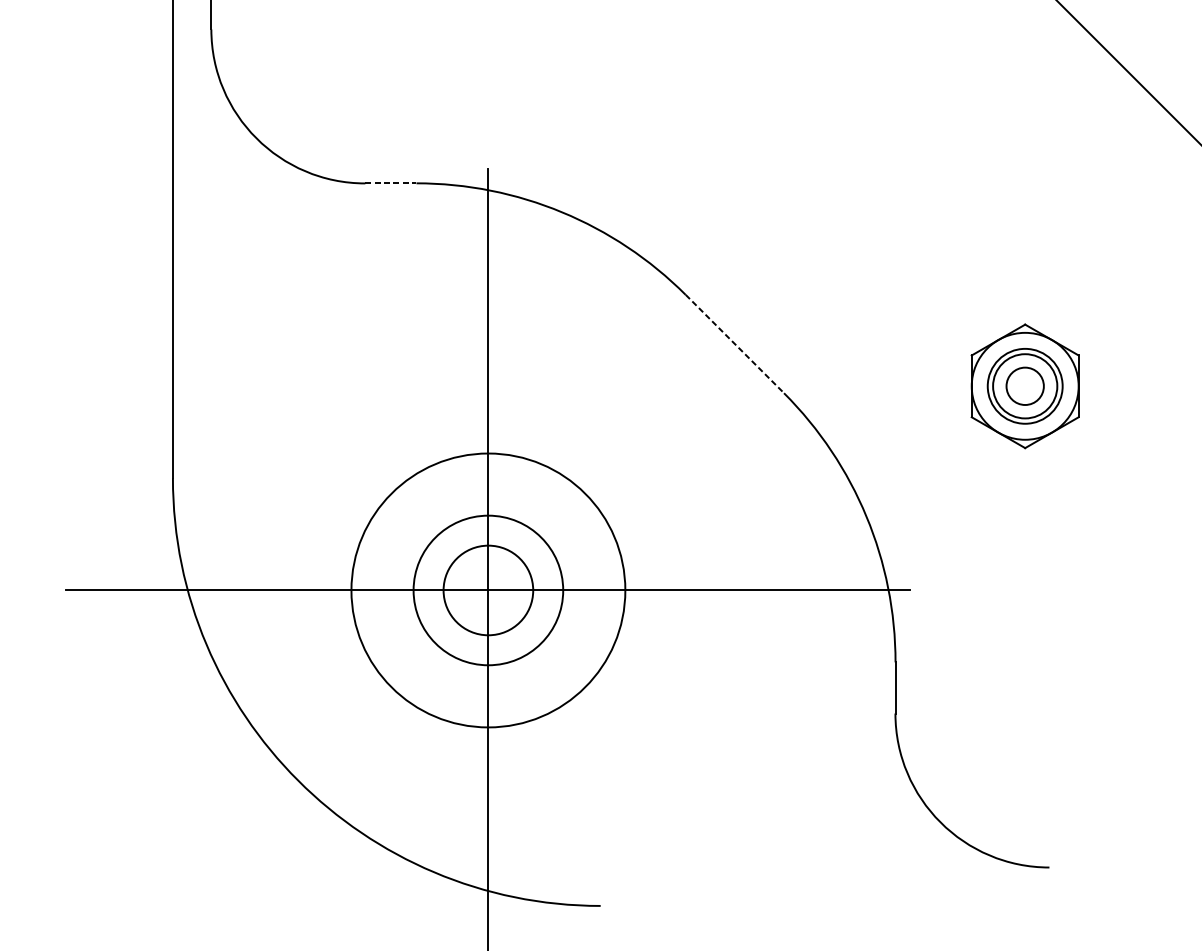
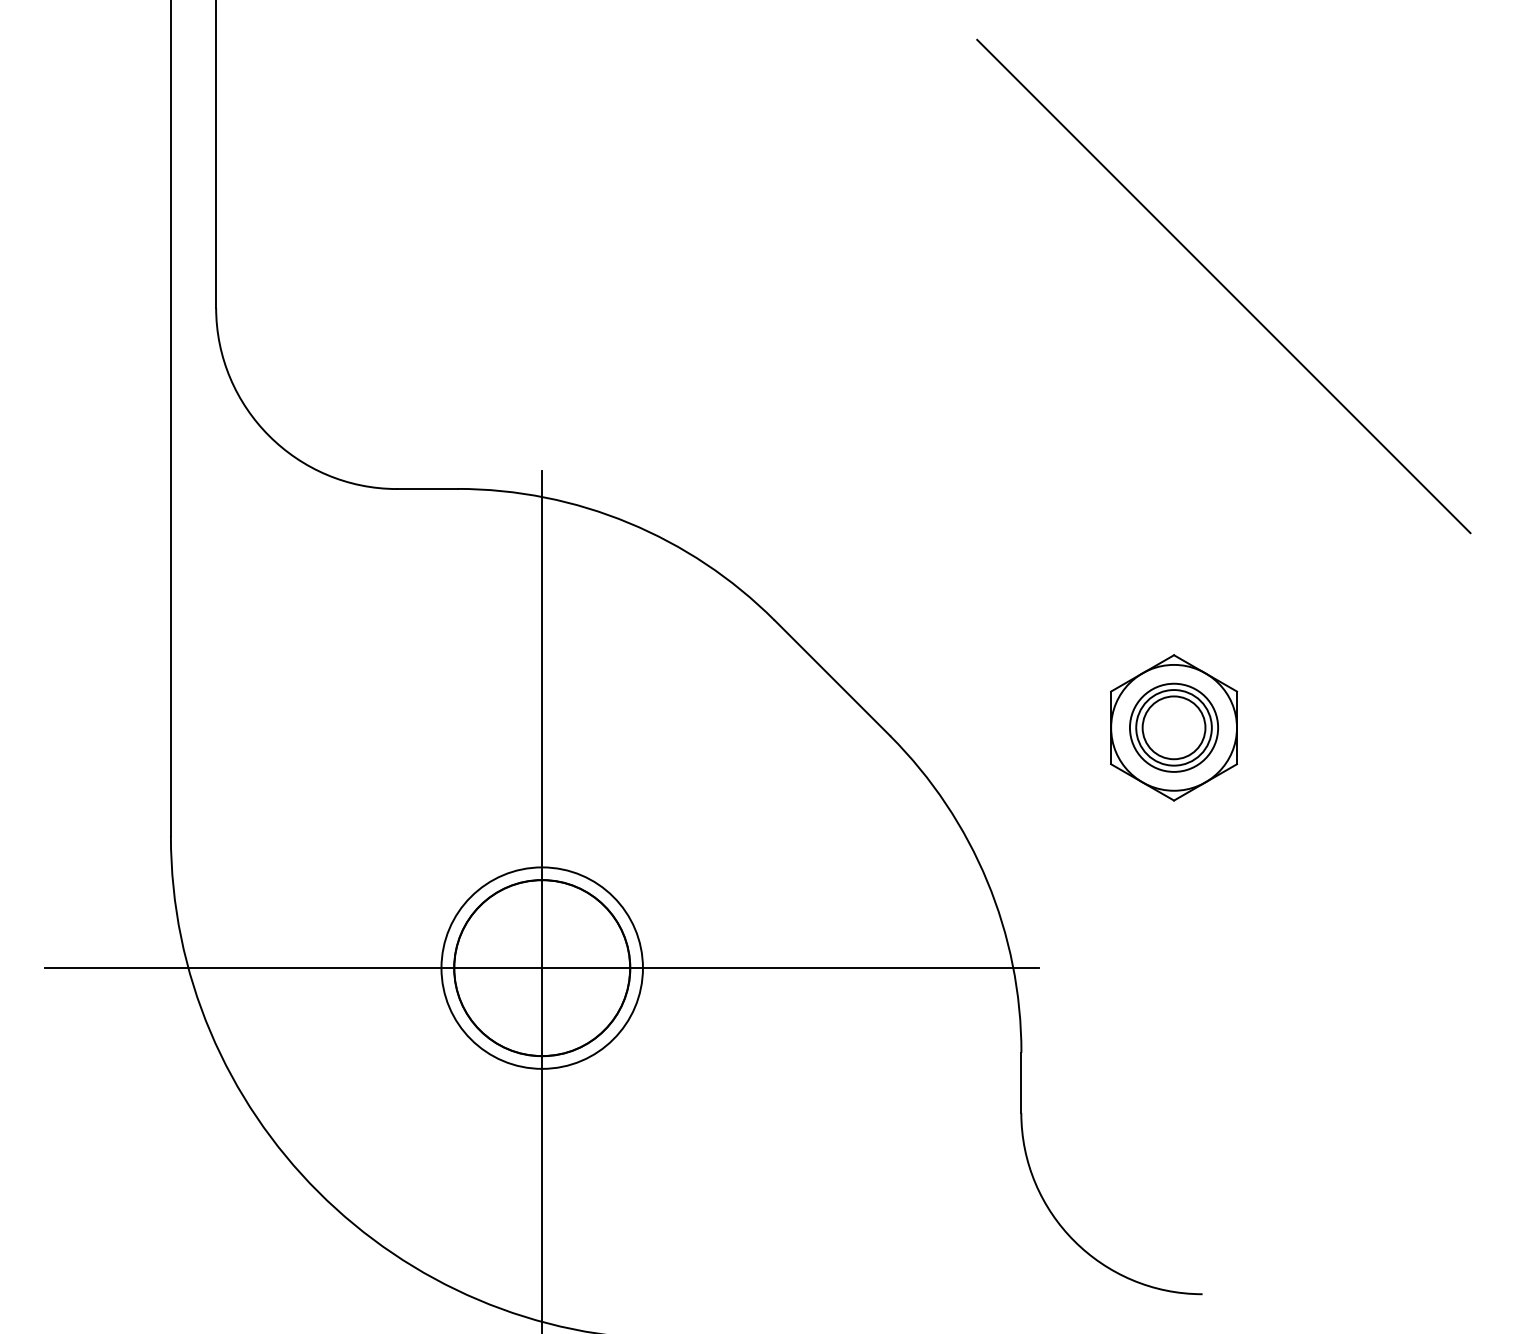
line: (390, 182) -> (427, 488), dashed -> solid
line: (735, 344) -> (832, 678), dashed -> solid
circle: (1024, 386) -> (1173, 727), size x1.43
circle: (487, 589) -> (541, 967), size x0.62
circle: (488, 590) -> (542, 968), size x1.67

